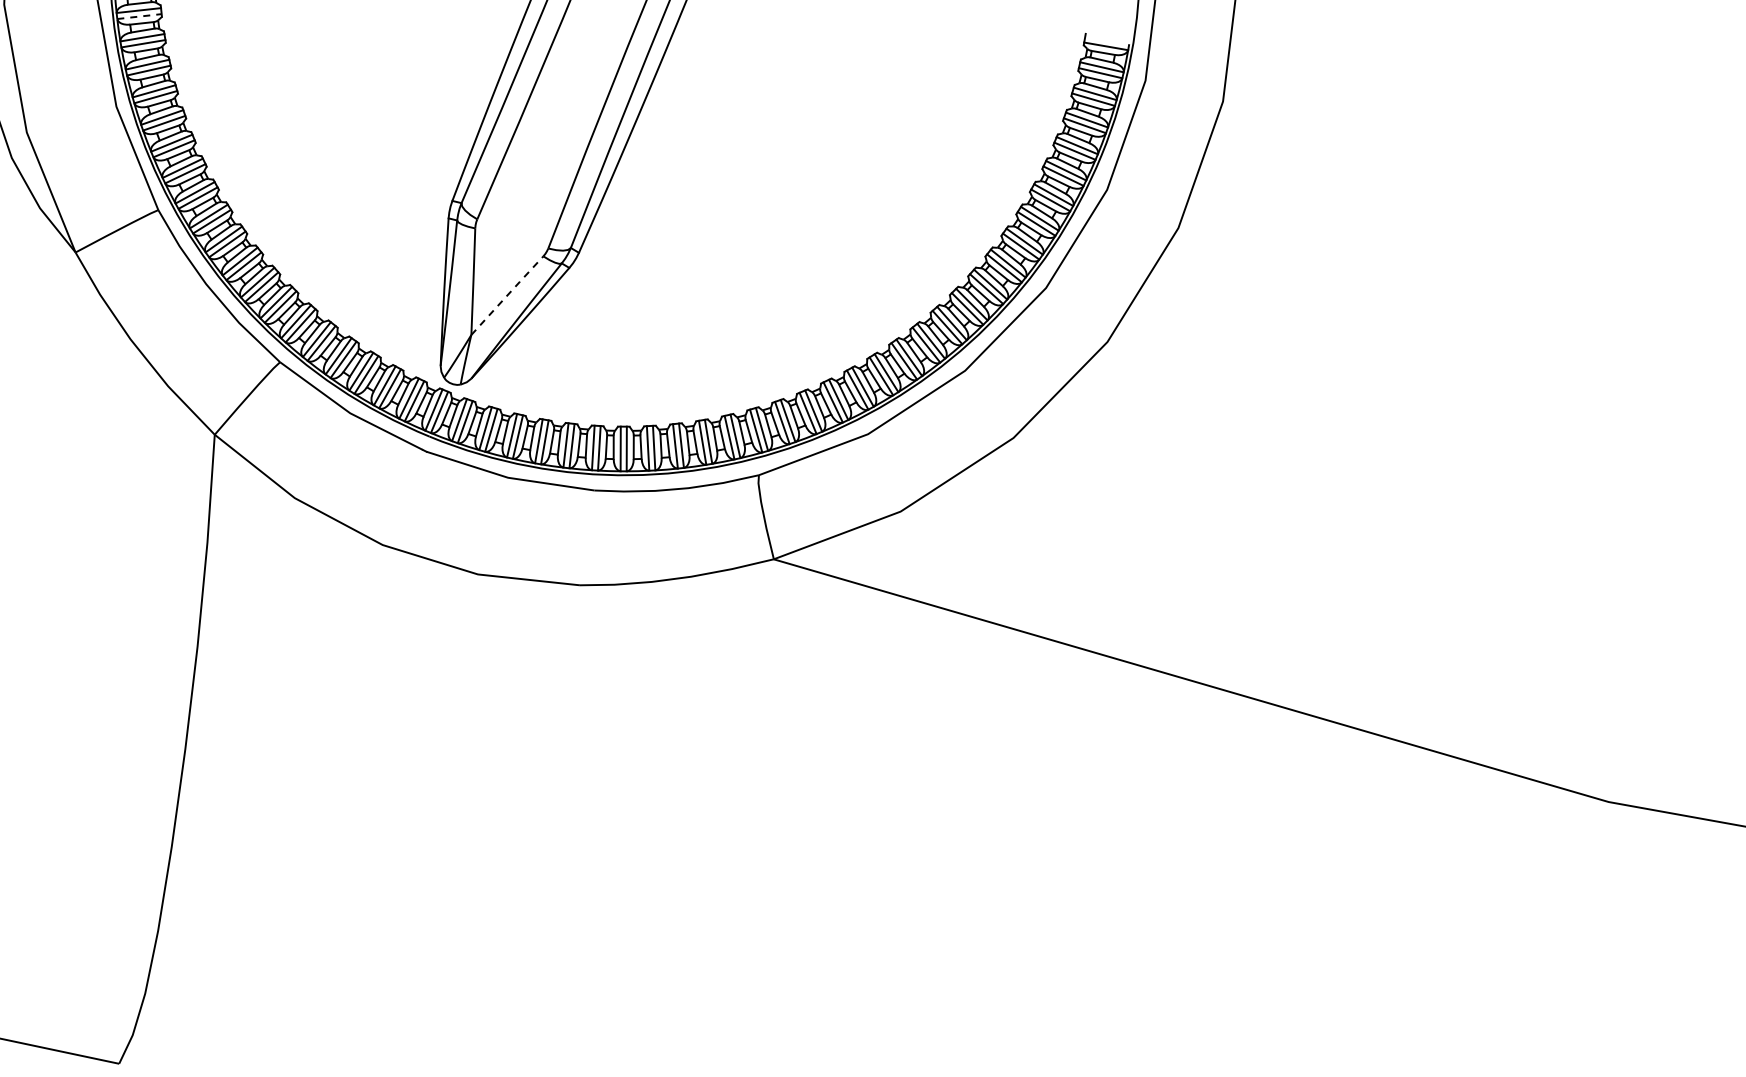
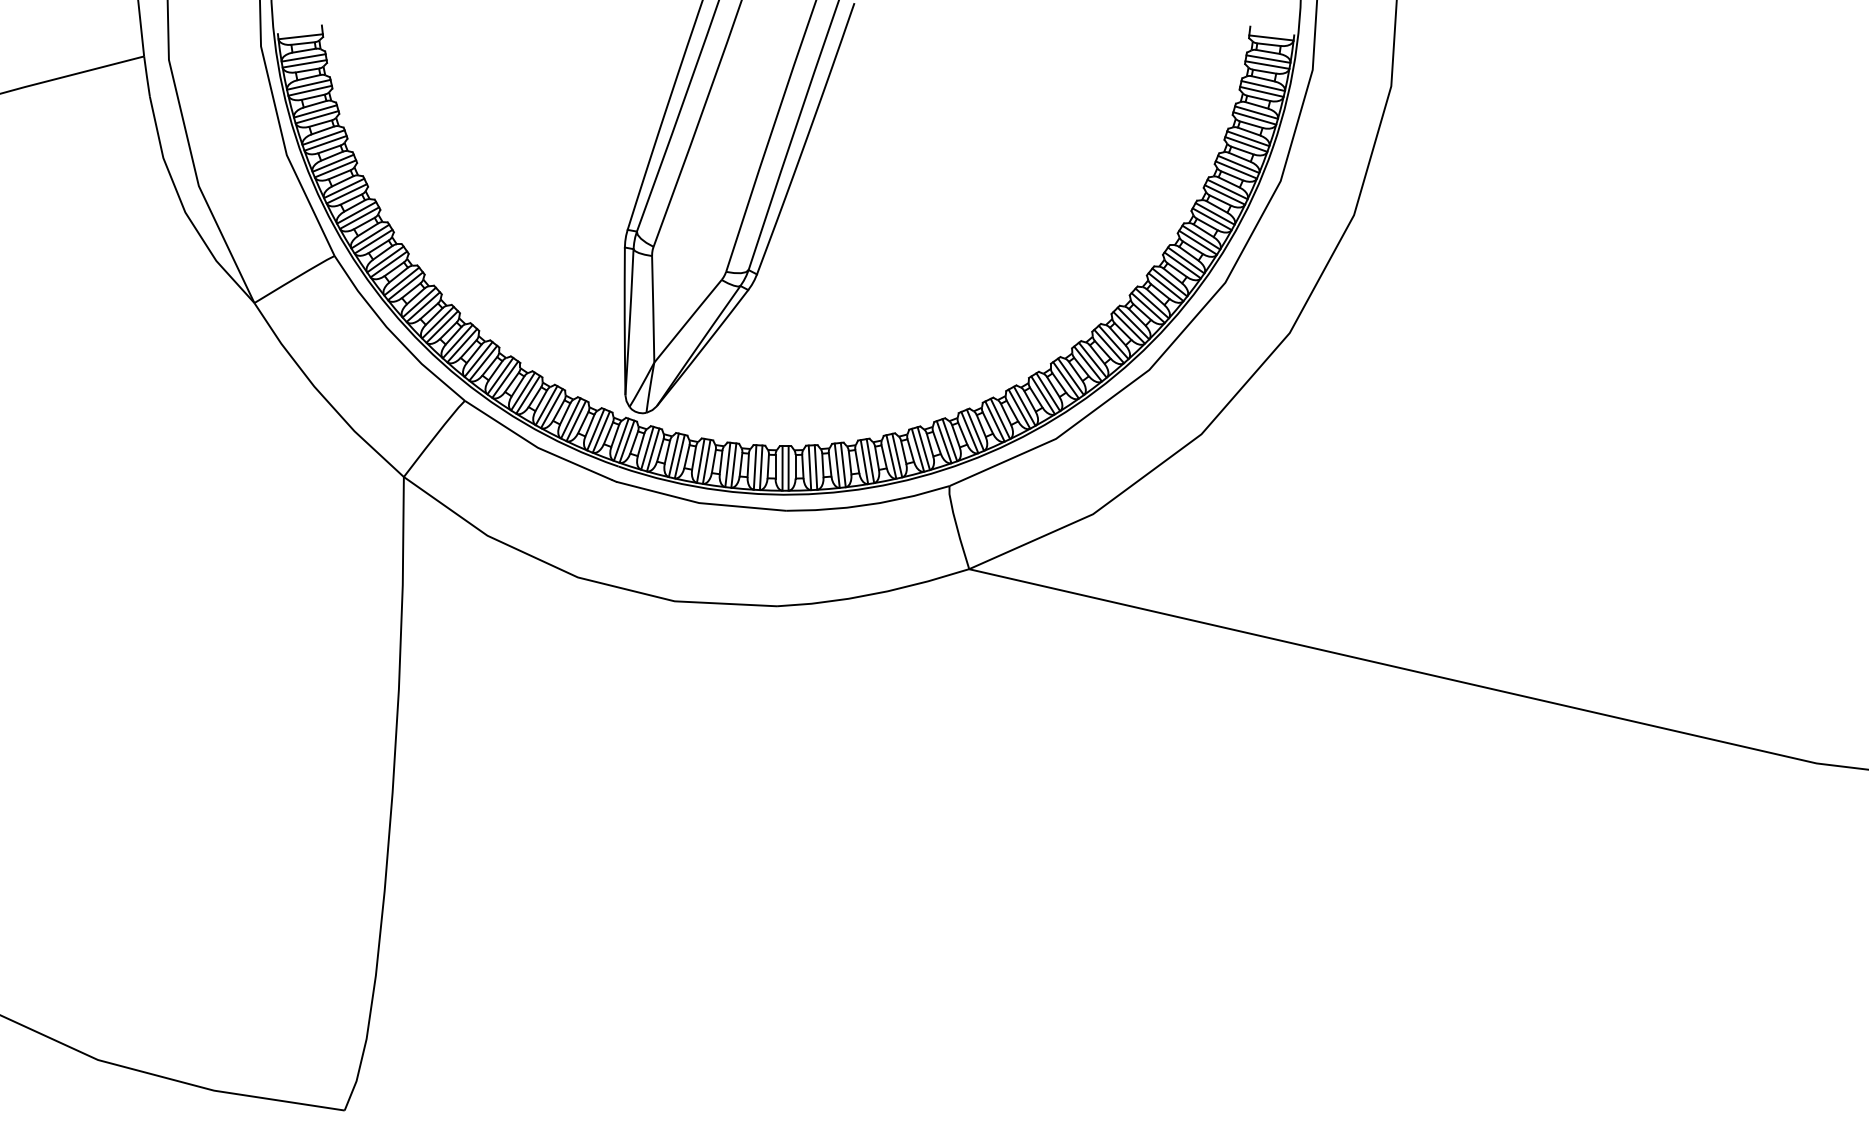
line: (140, 16) -> (305, 63), dashed -> solid
line: (506, 295) -> (687, 321), dashed -> solid

